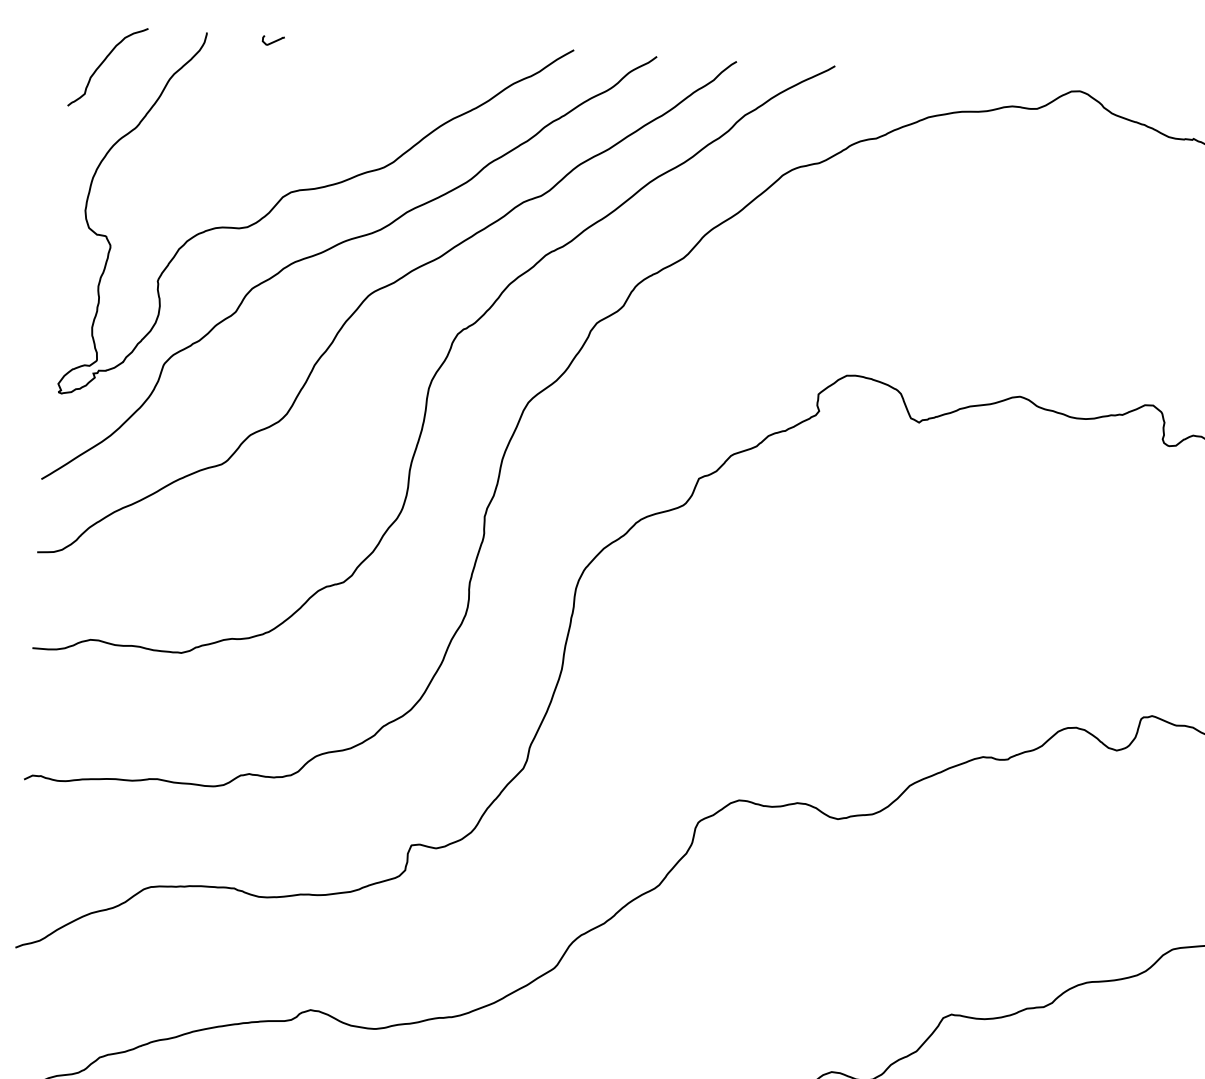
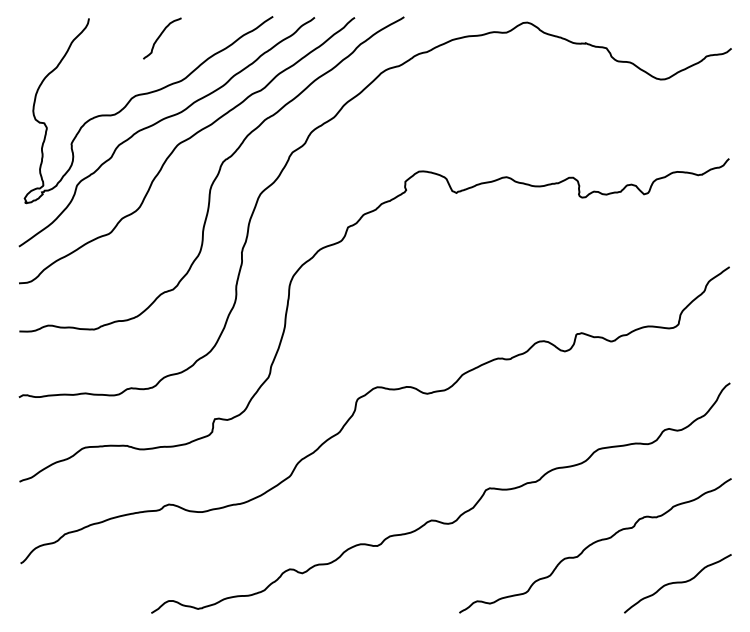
curve: (273, 40) -> (122, 20), removed
curve: (104, 62) -> (160, 36), moved

